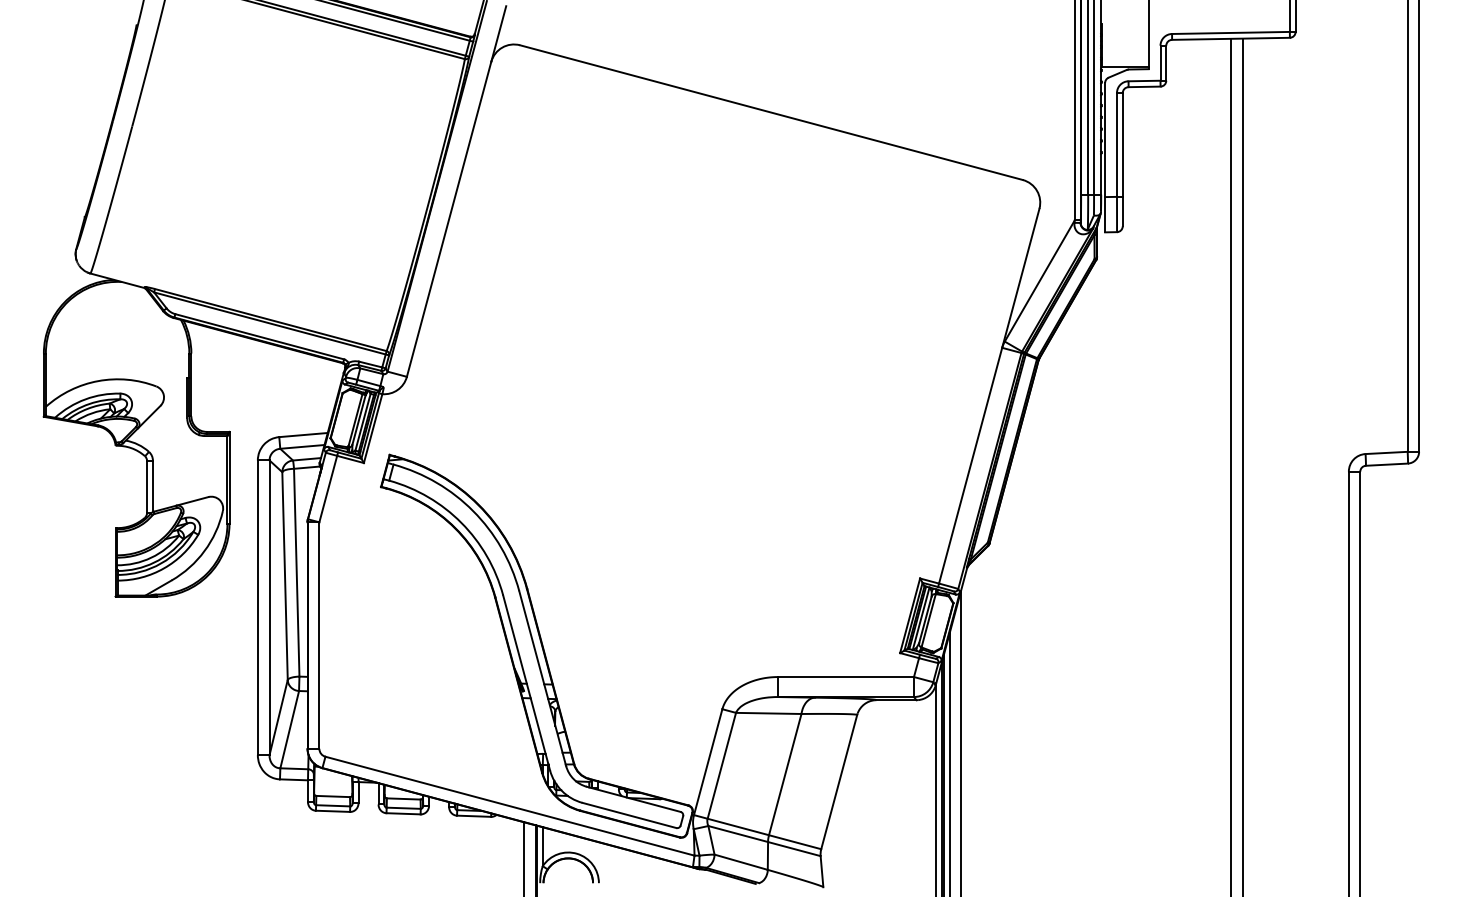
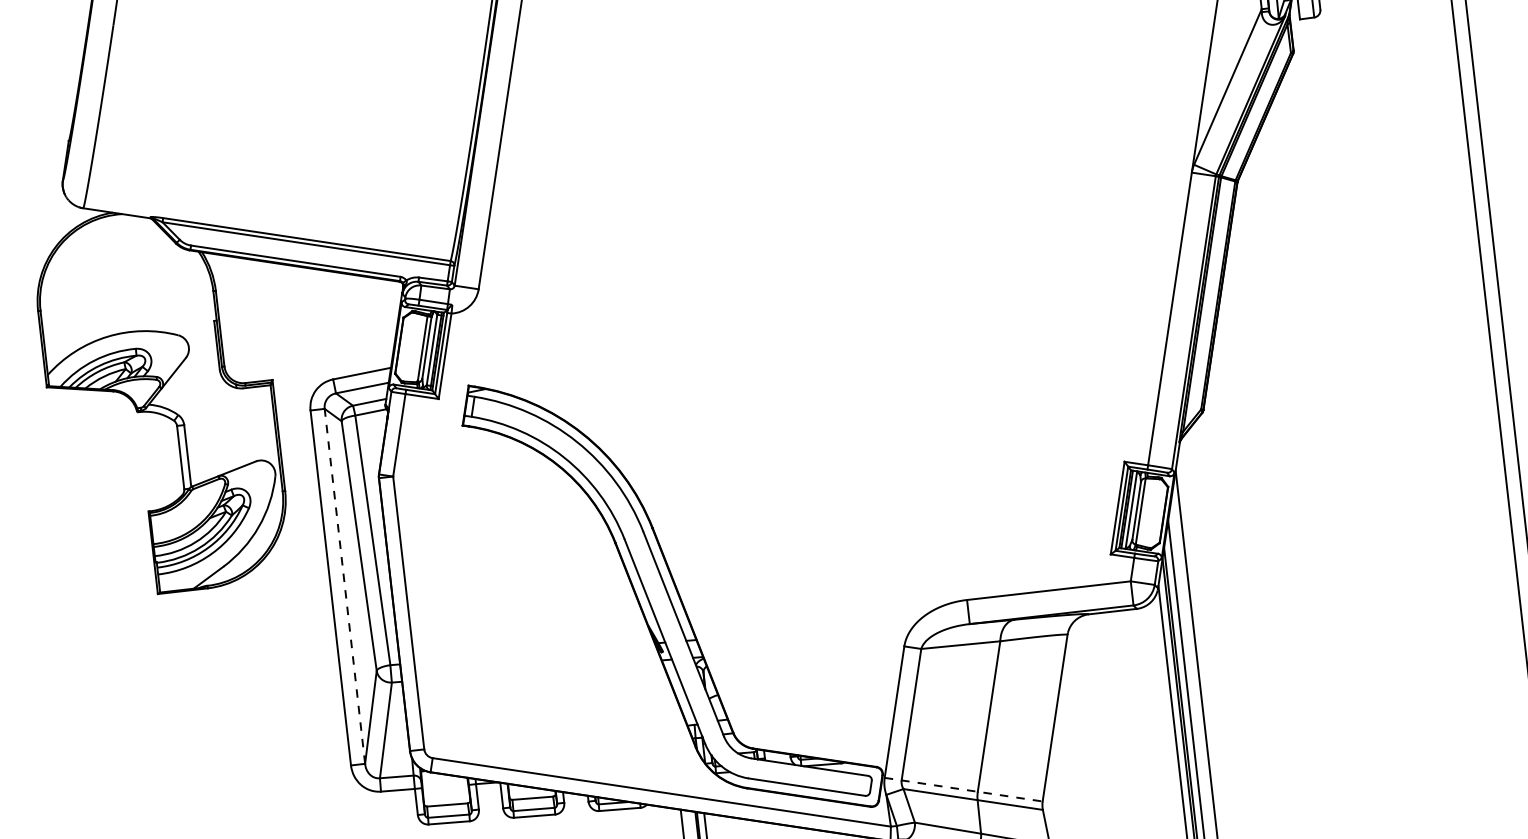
line: (269, 607) -> (344, 586), solid -> dashed
line: (757, 832) -> (963, 790), solid -> dashed

